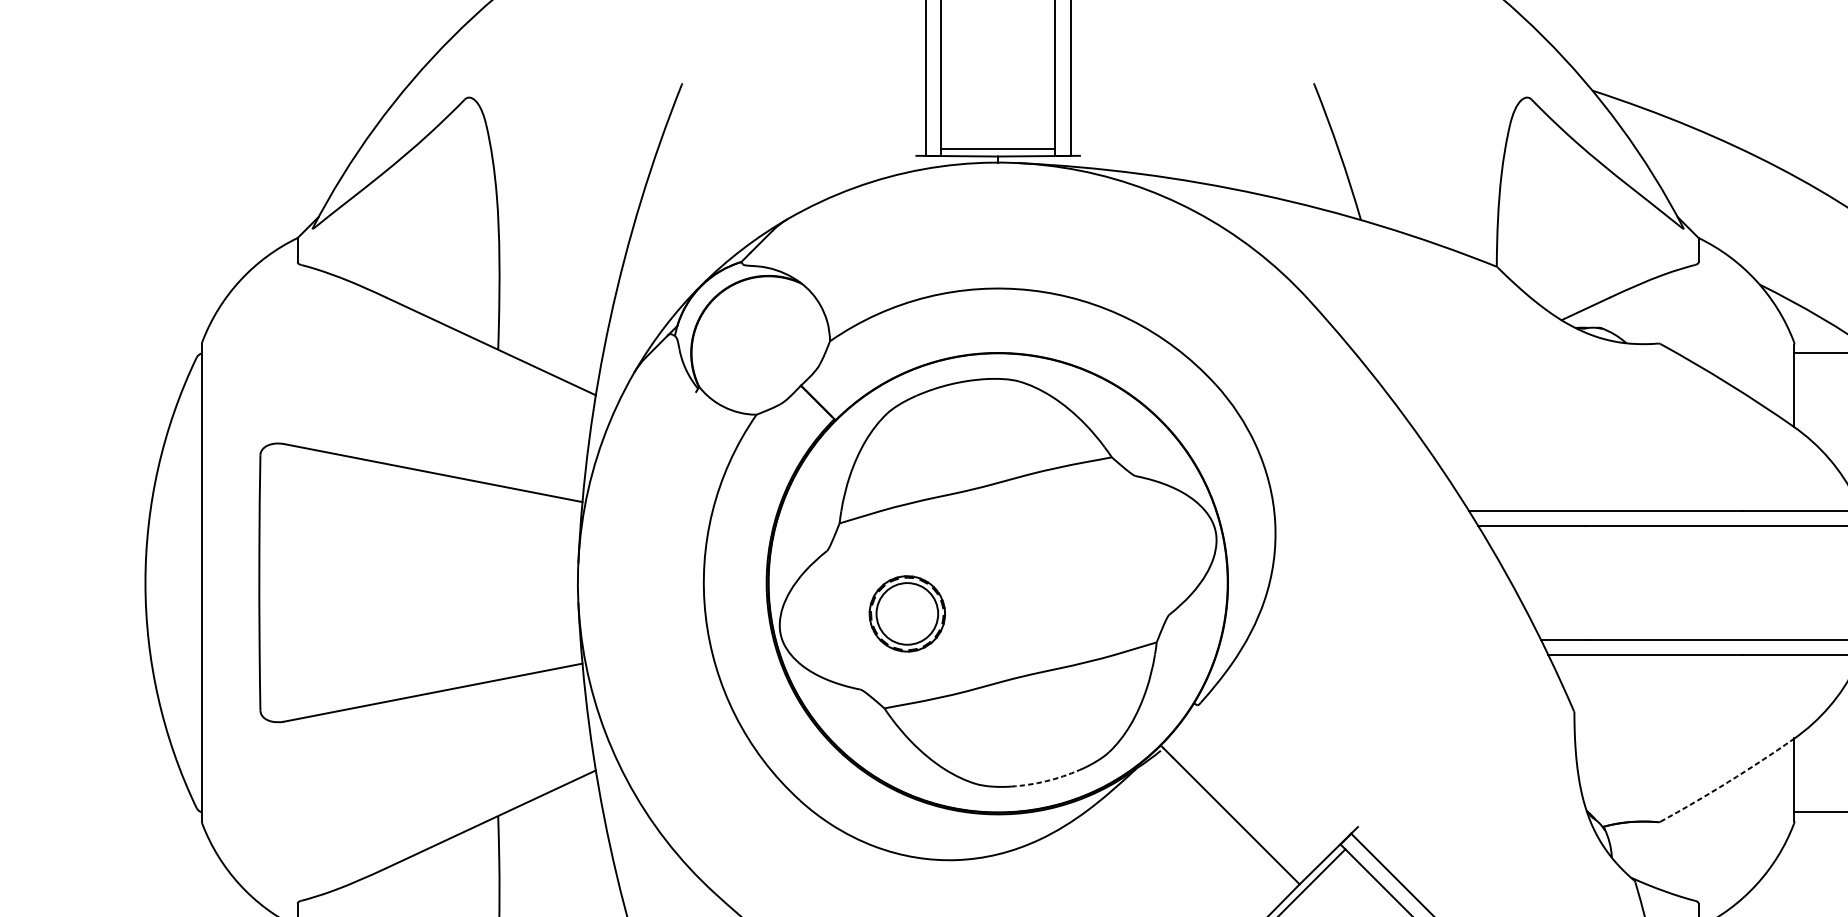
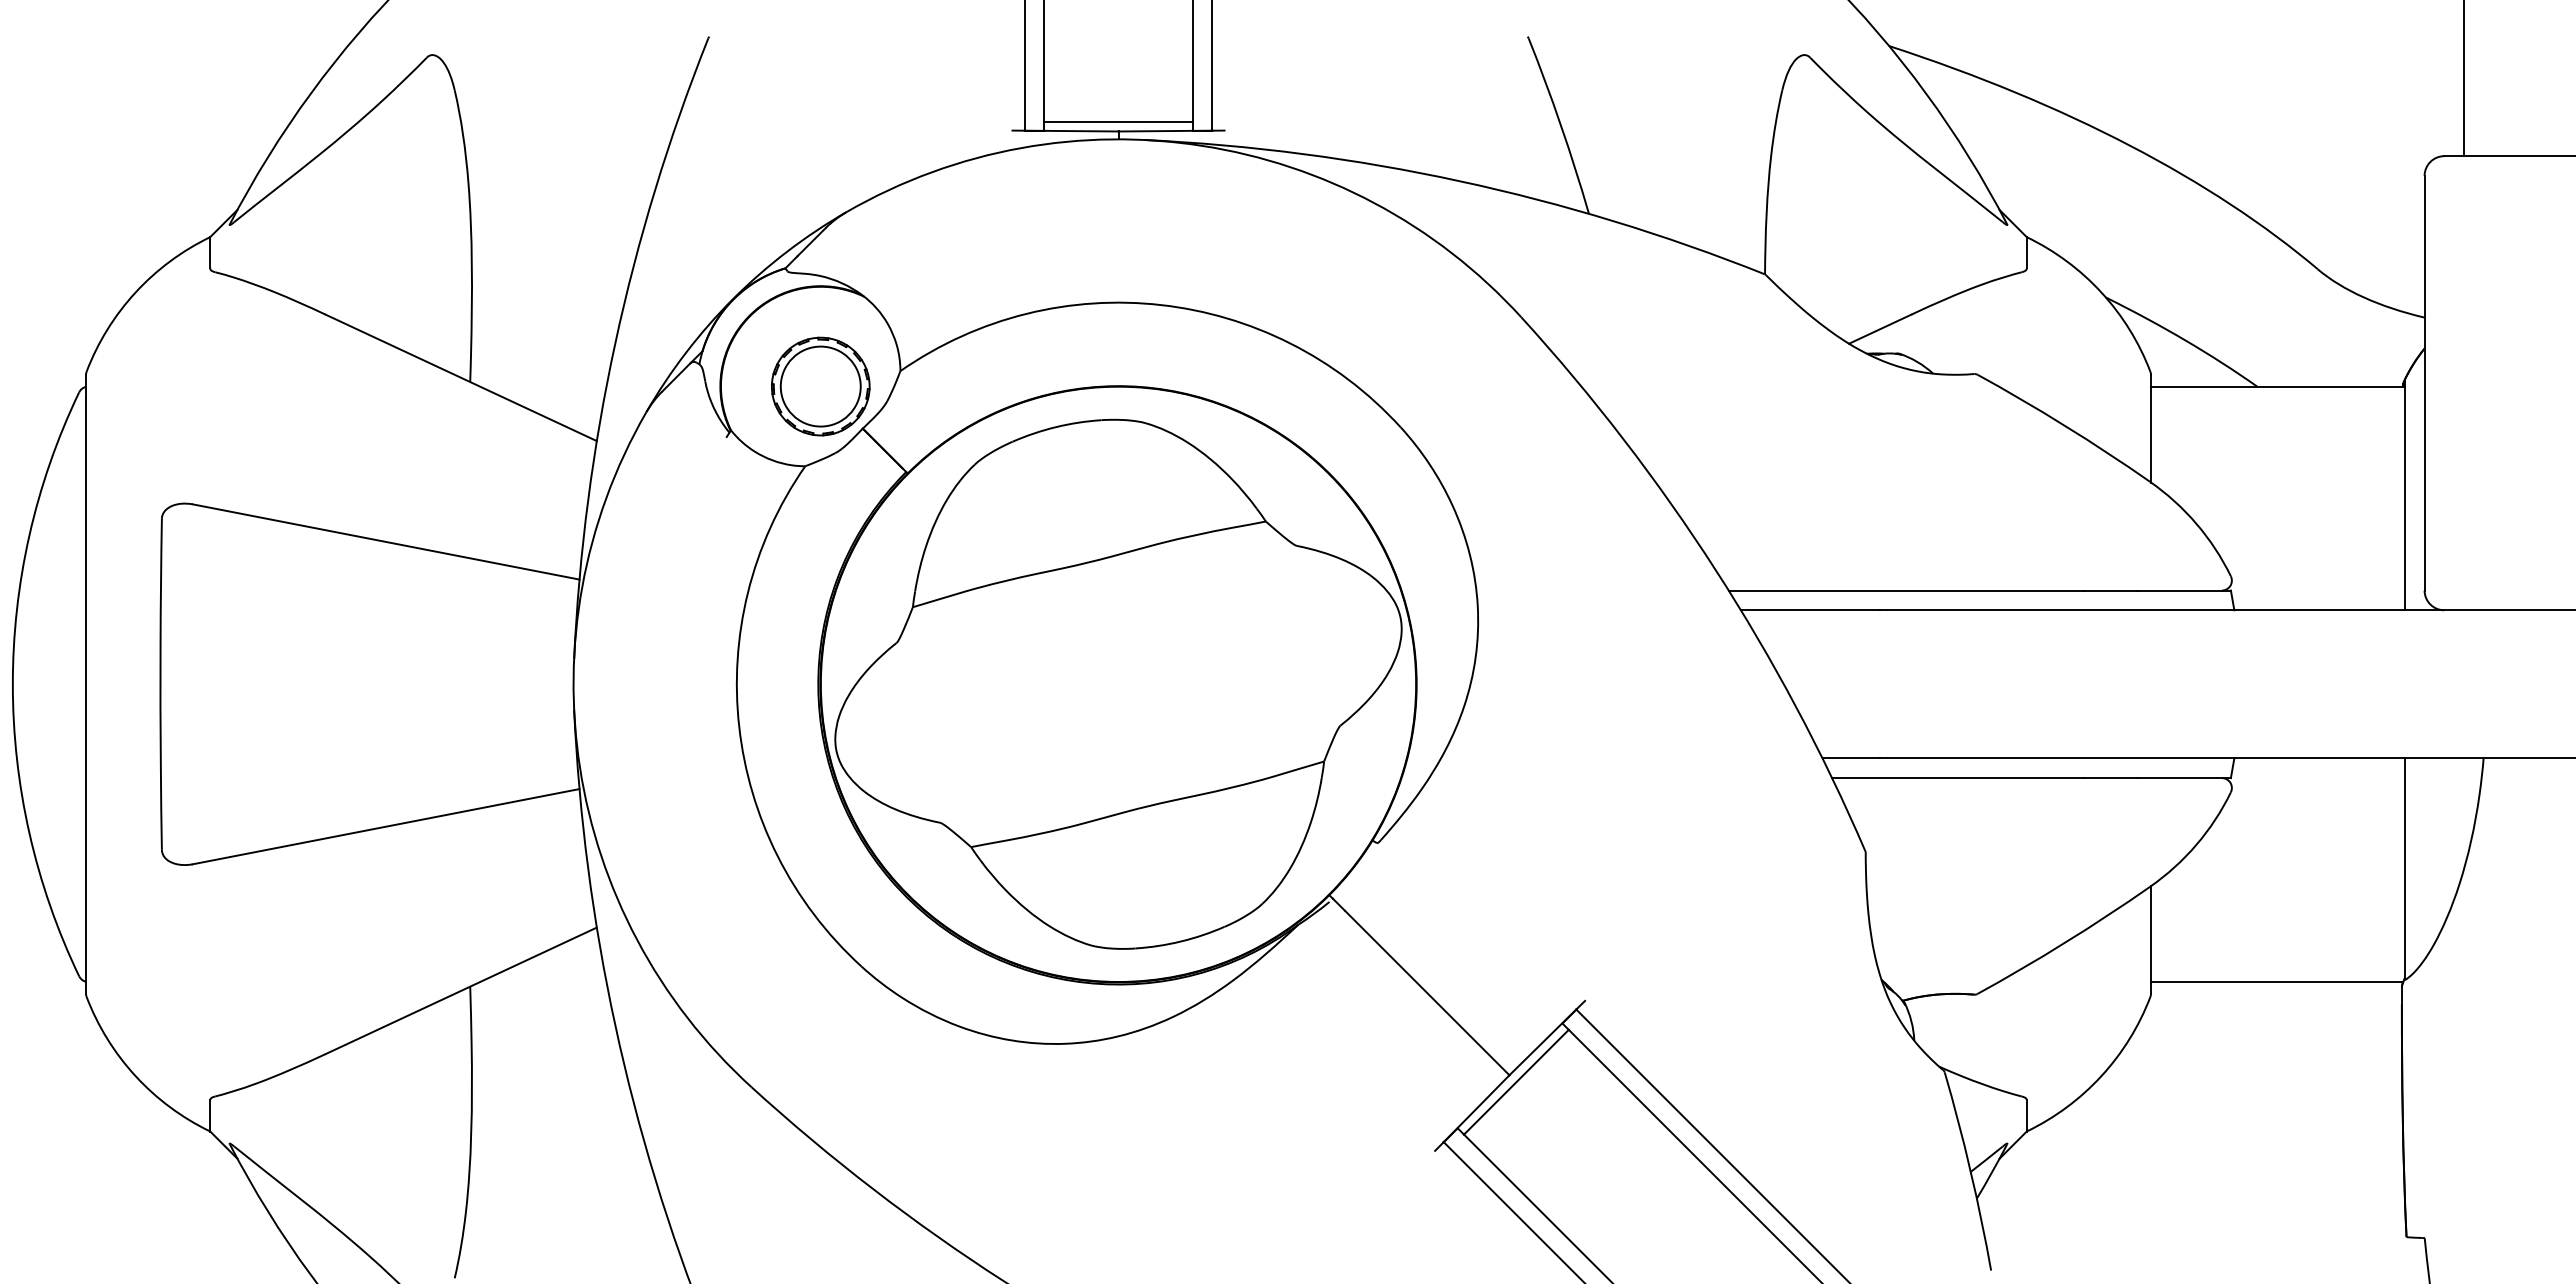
part: (907, 613) -> (820, 386), moved
arc: (1045, 781) -> (1180, 941), dashed -> solid
arc: (1728, 781) -> (2065, 942), dashed -> solid

